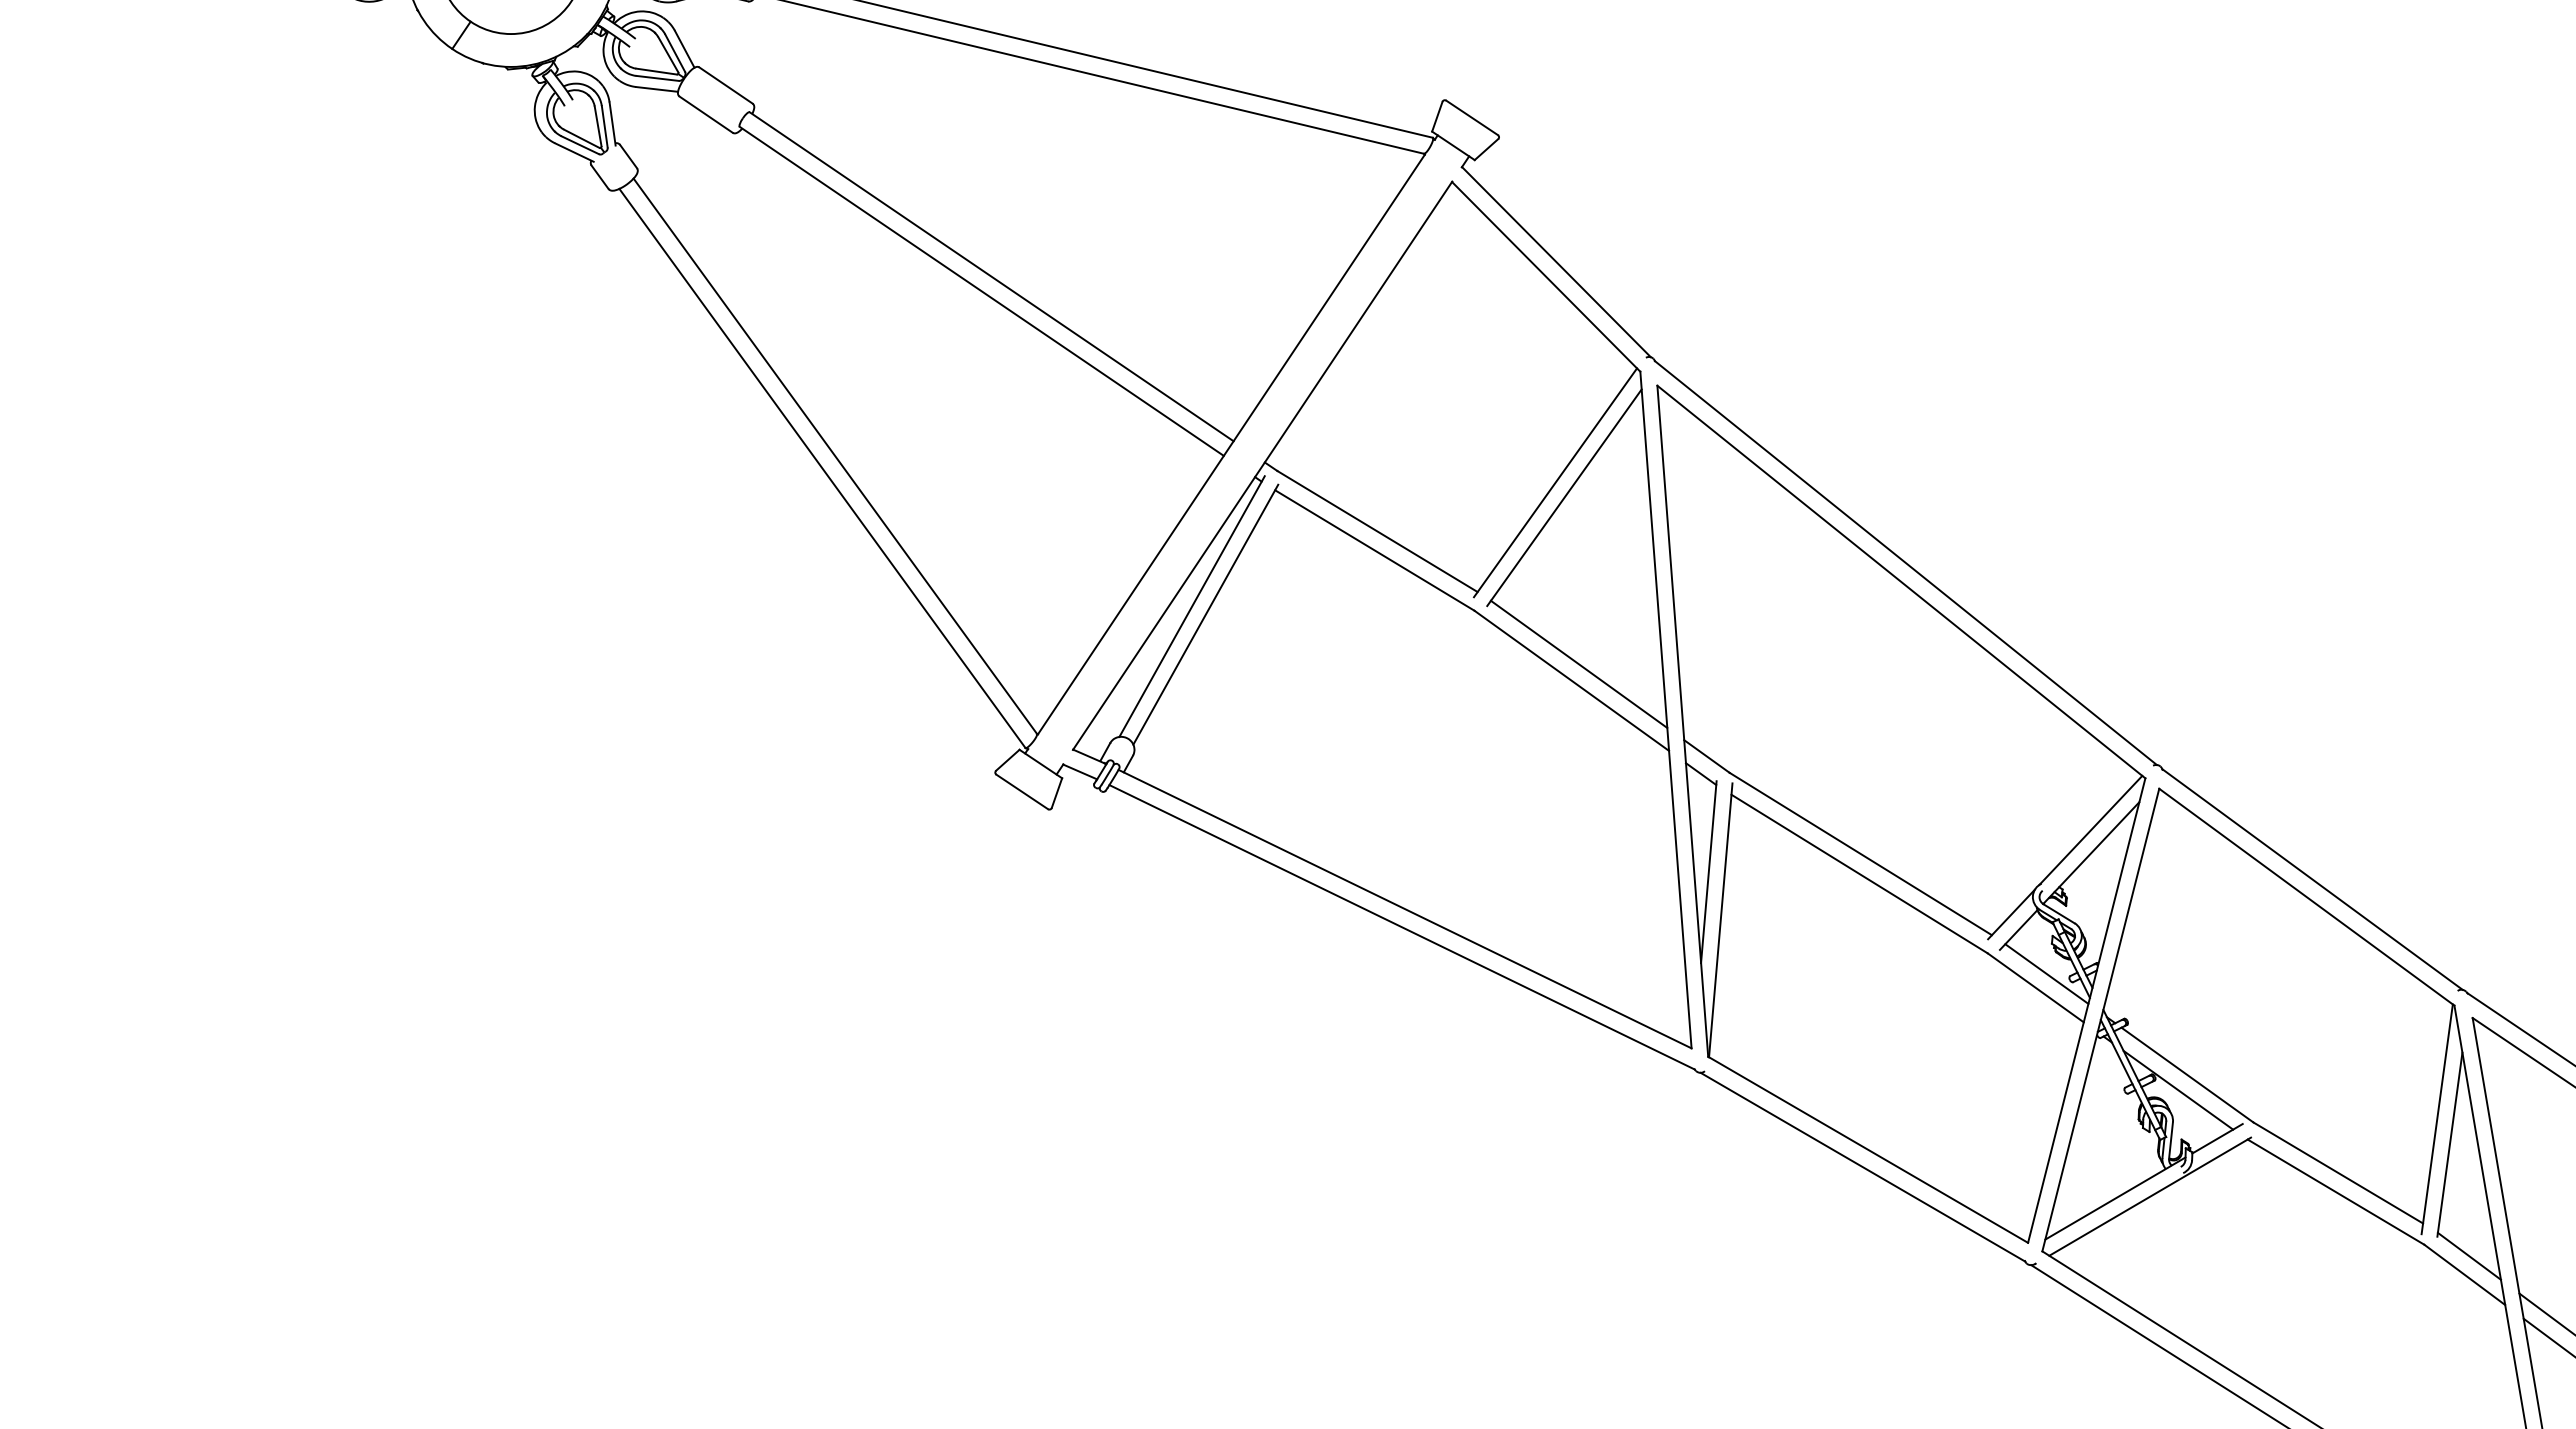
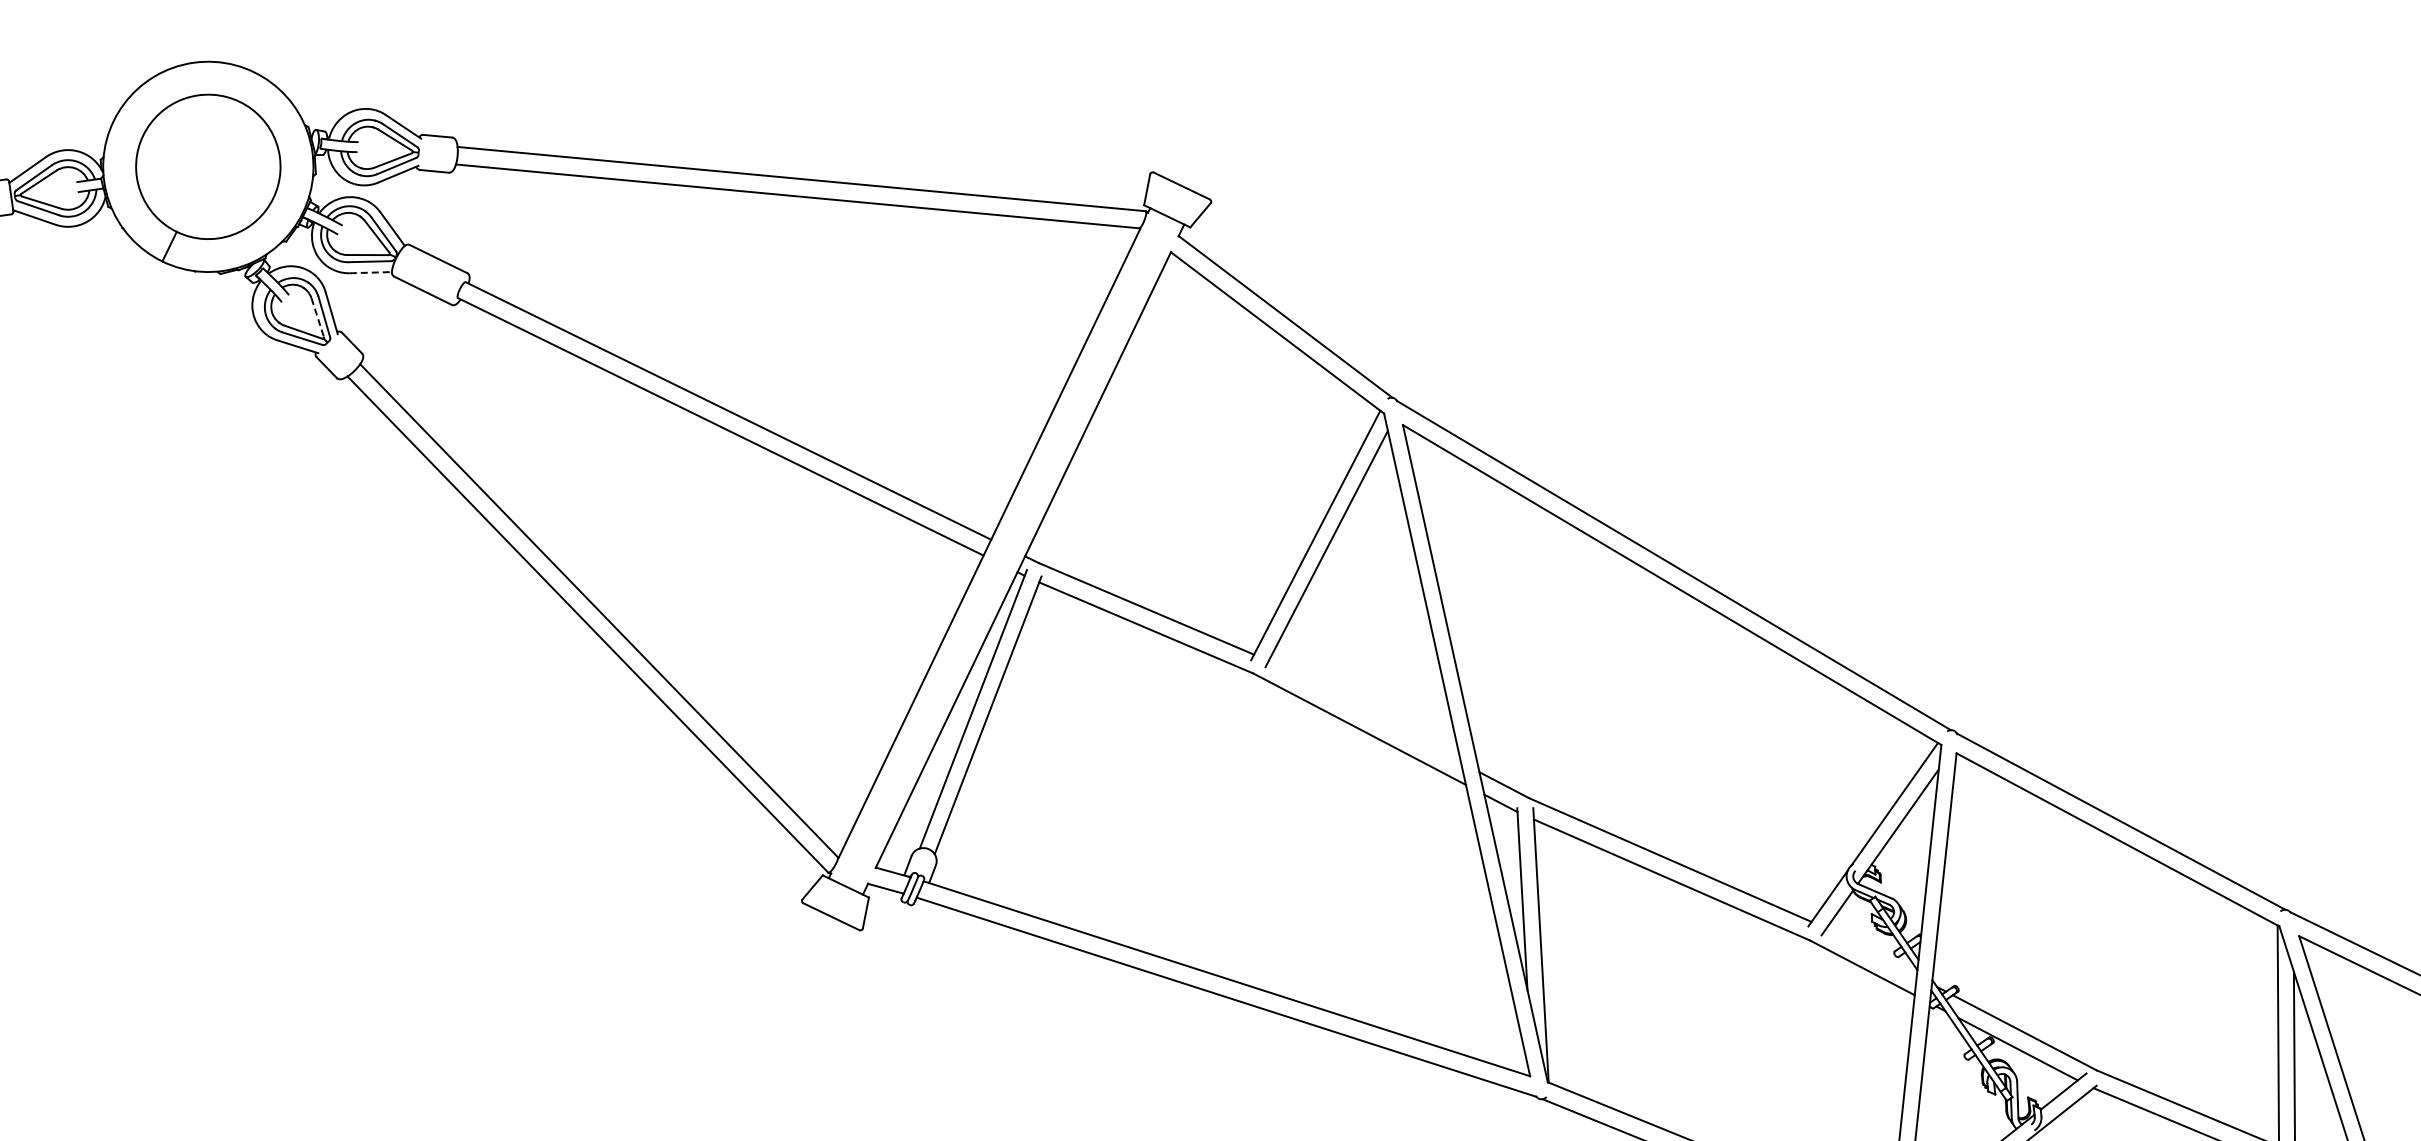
line: (657, 89) -> (371, 272), solid -> dashed
line: (598, 126) -> (318, 317), solid -> dashed
line: (1578, 663) -> (1363, 711), removed
line: (2046, 973) -> (1870, 952), removed

